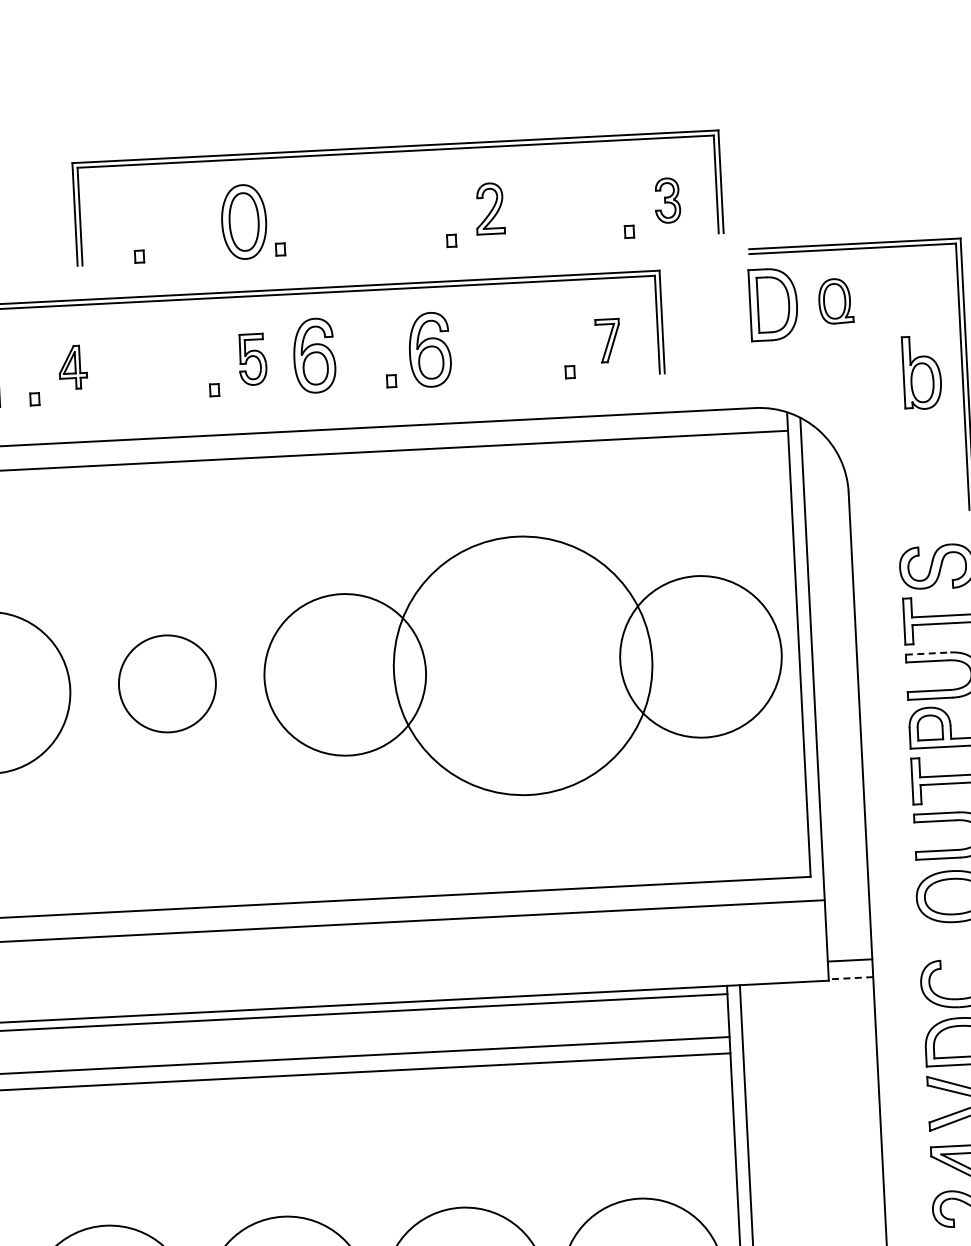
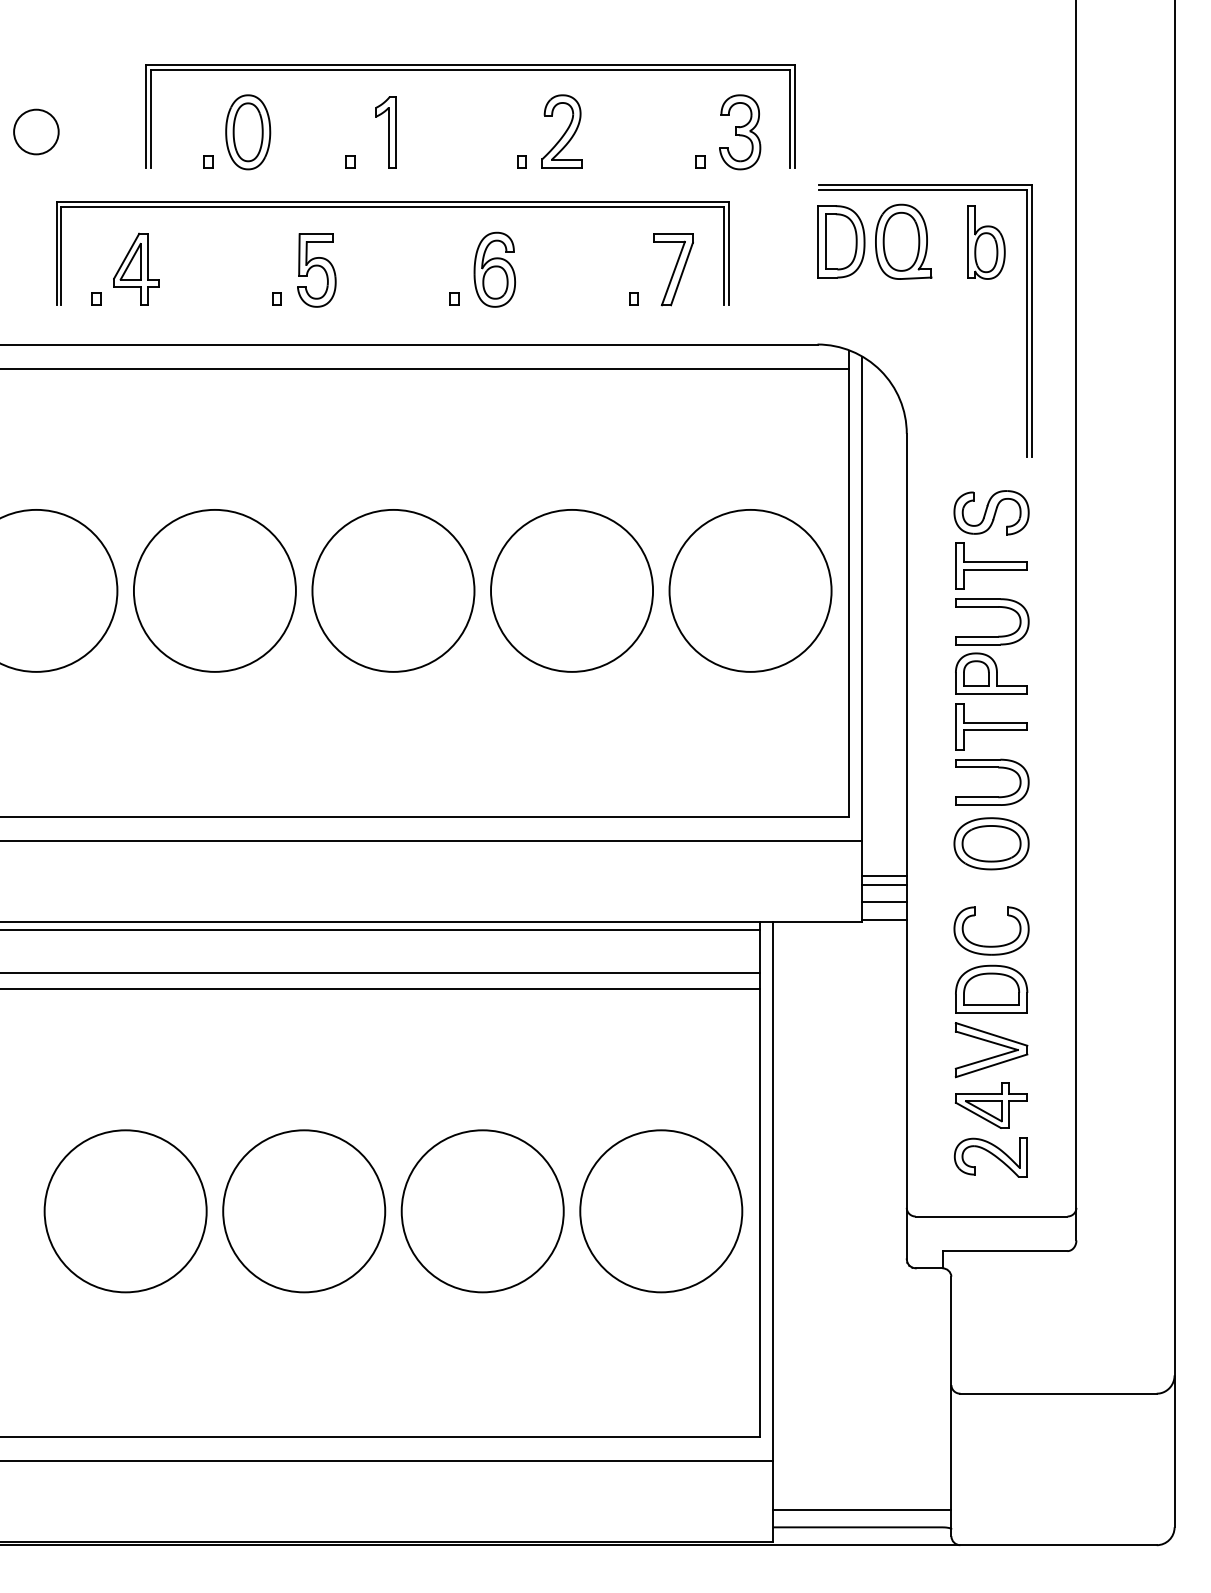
part: (667, 200) -> (740, 132), size x1.67
part: (489, 208) -> (561, 131), size x1.43
part: (314, 218) -> (385, 132), added
part: (244, 222) -> (248, 132), moved
part: (835, 301) -> (903, 241), size x1.67
part: (607, 340) -> (673, 269), size x1.67
part: (314, 355) -> (378, 269), removed
part: (252, 359) -> (316, 270), size x1.43
part: (73, 366) -> (136, 268), size x1.67
part: (922, 372) -> (986, 242), moved
line: (928, 653) -> (978, 599), dashed -> solid
circle: (523, 665) -> (572, 590), size x0.62
circle: (166, 683) -> (214, 590), size x1.67
line: (848, 933) -> (884, 875), added
line: (849, 942) -> (884, 884), added
line: (850, 978) -> (883, 920), dashed -> solid

